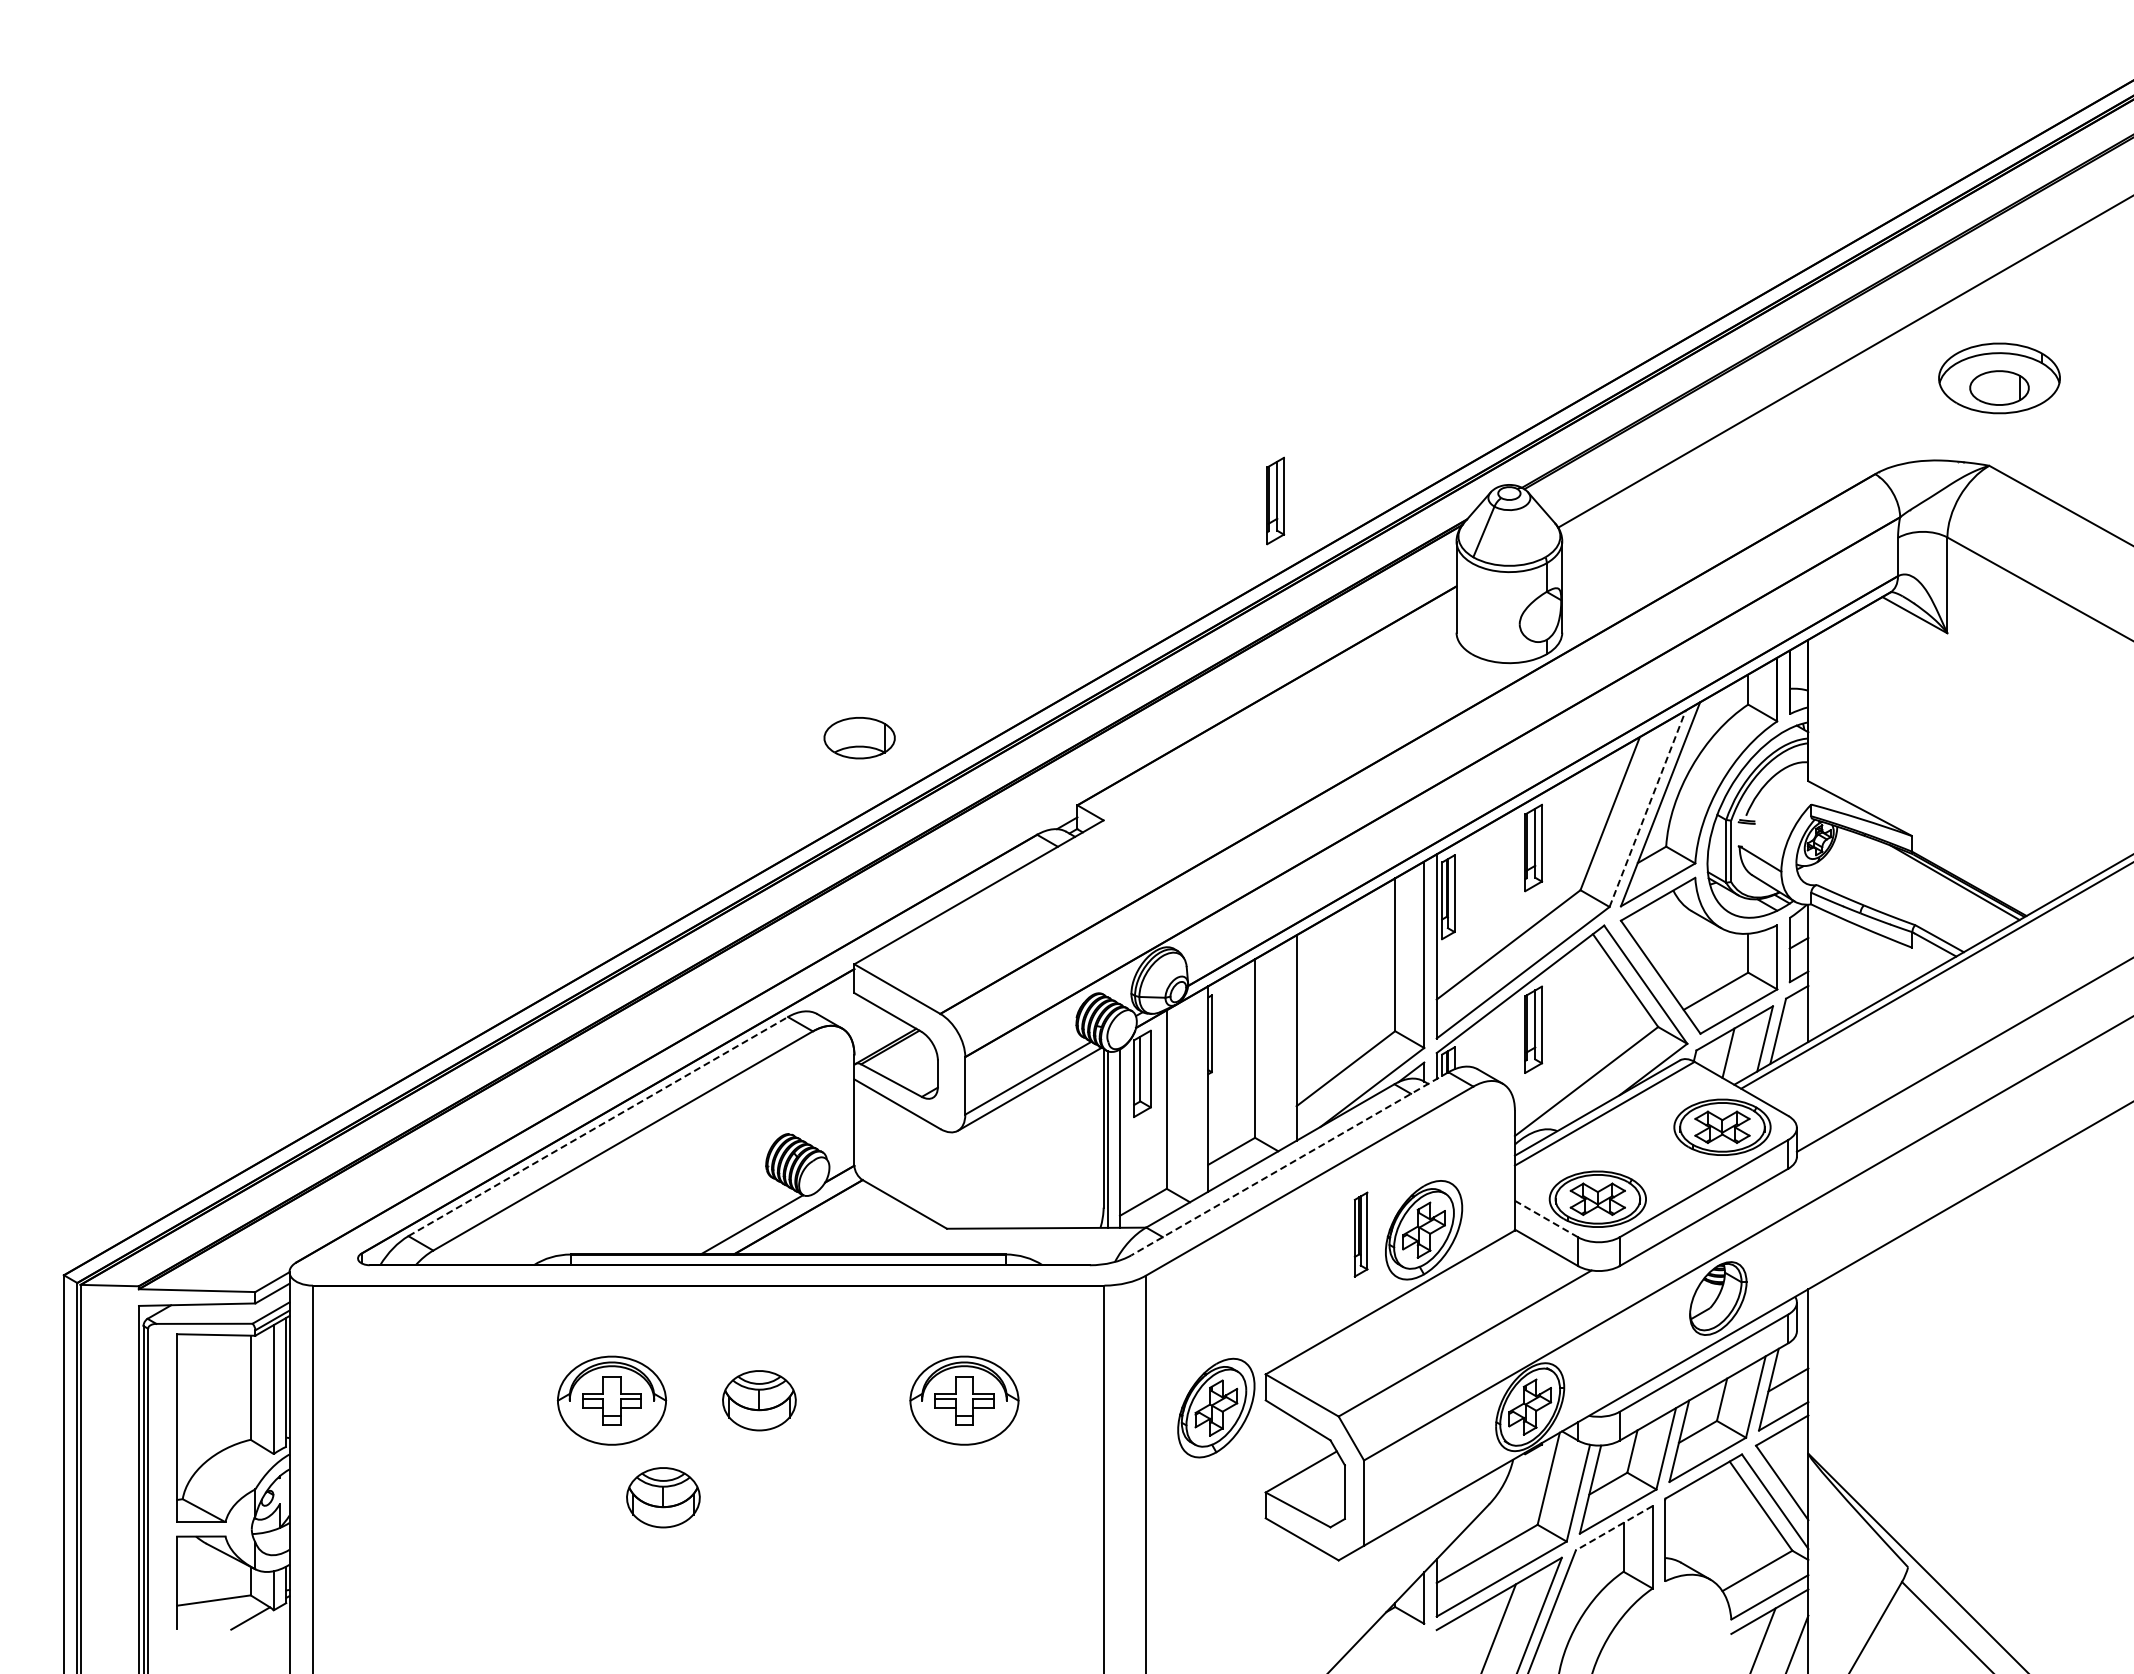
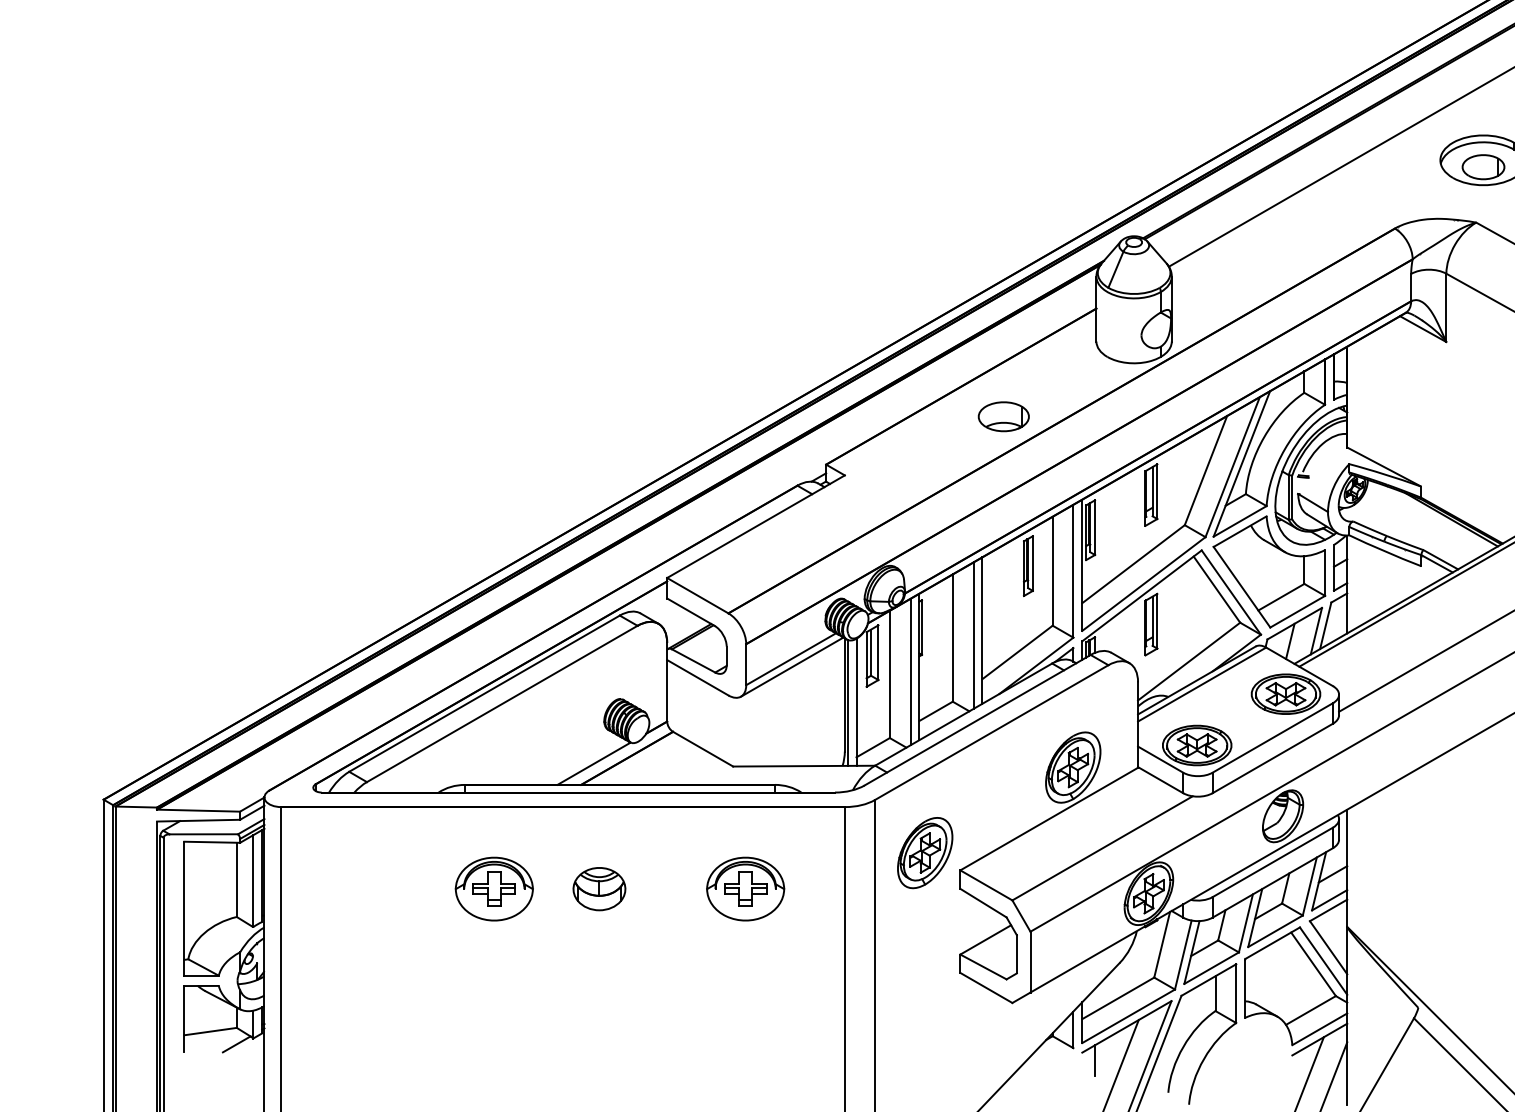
part: (1275, 500) -> (967, 247), removed
part: (859, 738) -> (1003, 417), moved
line: (1647, 808) -> (1232, 466), dashed -> solid
line: (1284, 1044) -> (973, 635), added
line: (1195, 1095) -> (910, 671), added
line: (598, 1126) -> (484, 693), dashed -> solid
line: (1289, 1164) -> (977, 720), dashed -> solid
line: (1546, 1219) -> (1160, 759), dashed -> solid
part: (1360, 1234) -> (1027, 566), moved
part: (1216, 1407) -> (925, 852), moved
part: (663, 1497) -> (531, 958), removed
line: (1613, 1528) -> (1208, 980), dashed -> solid
line: (1454, 1640) -> (1094, 1060), added

